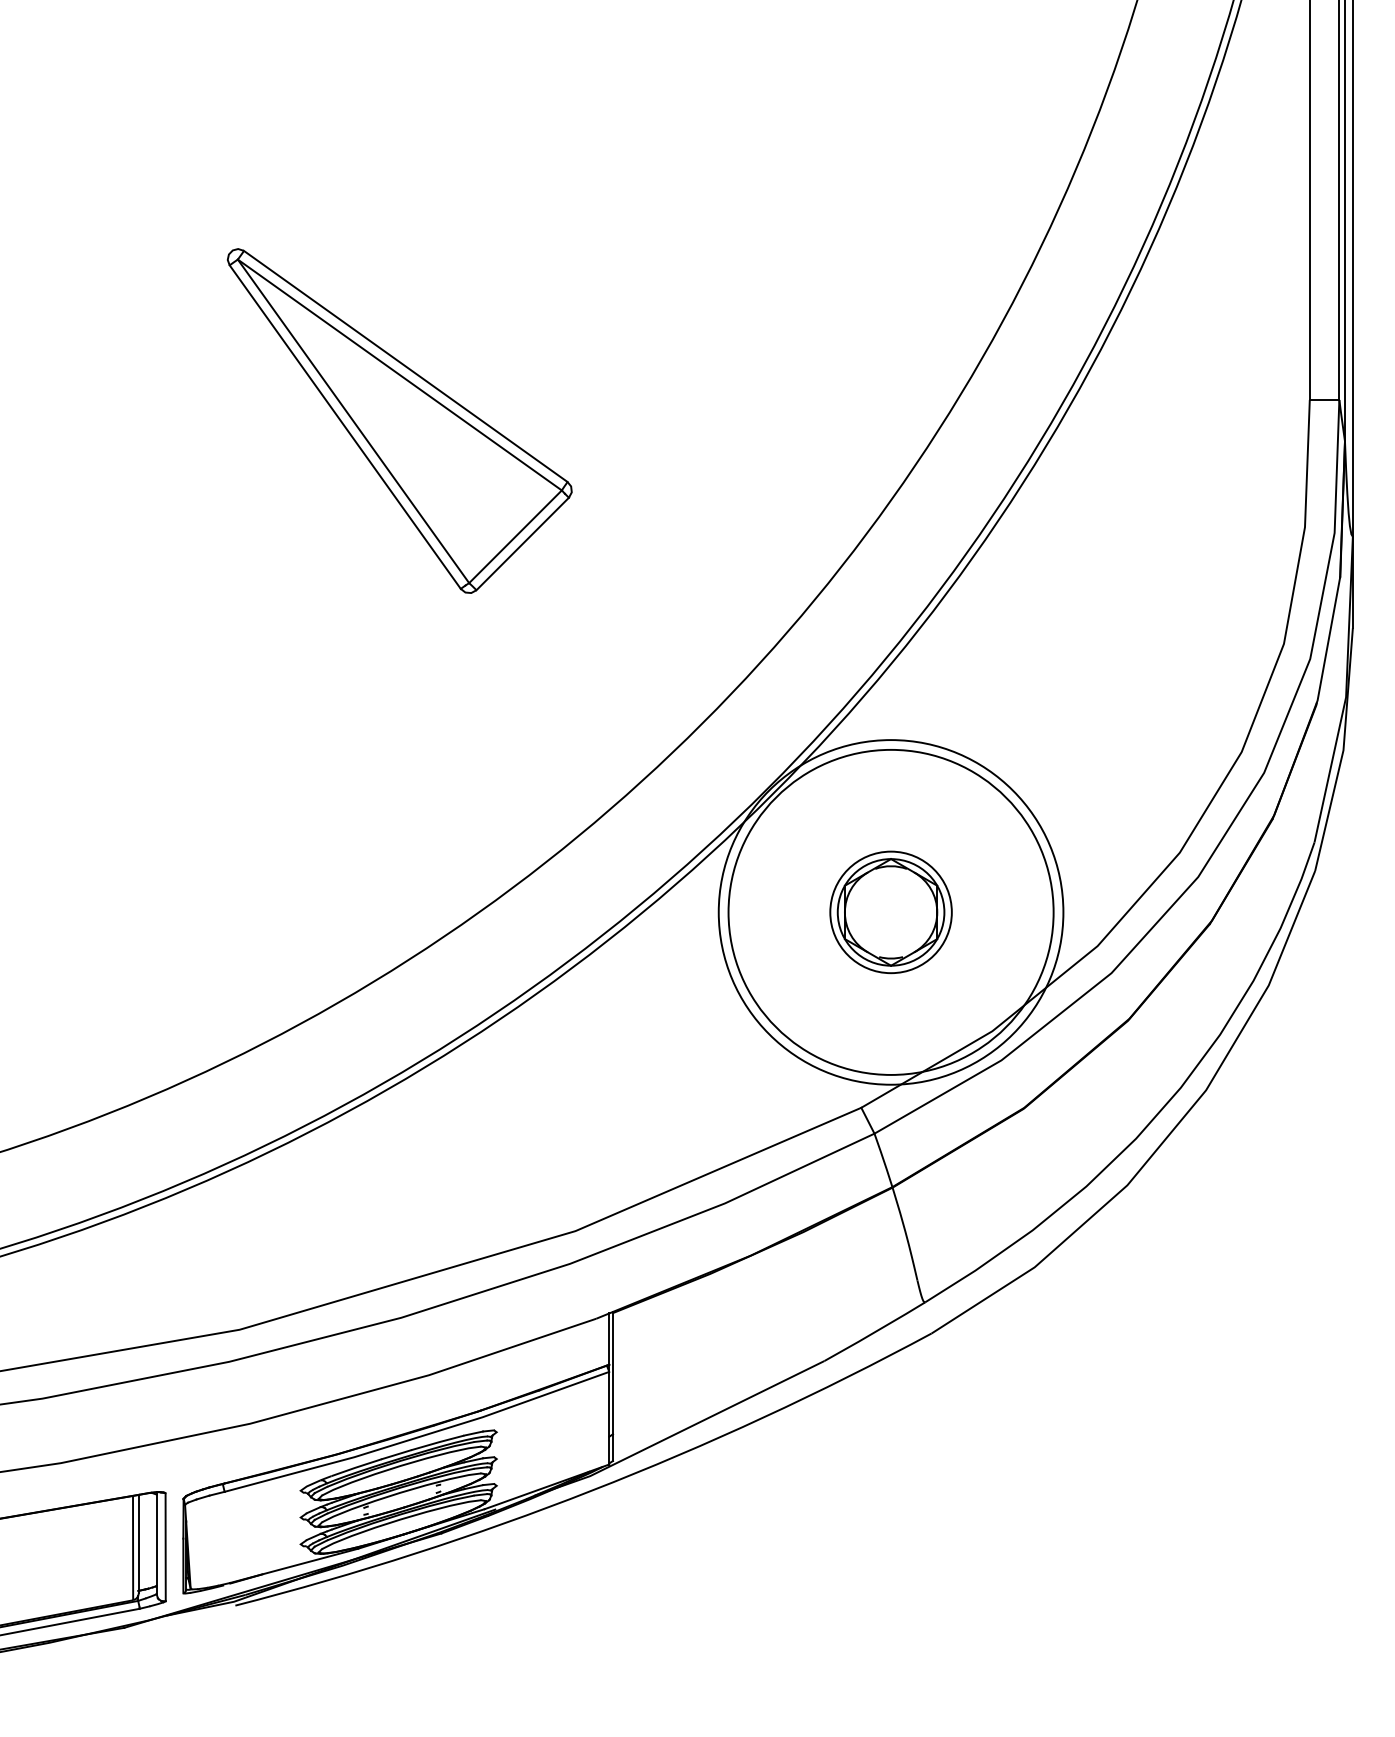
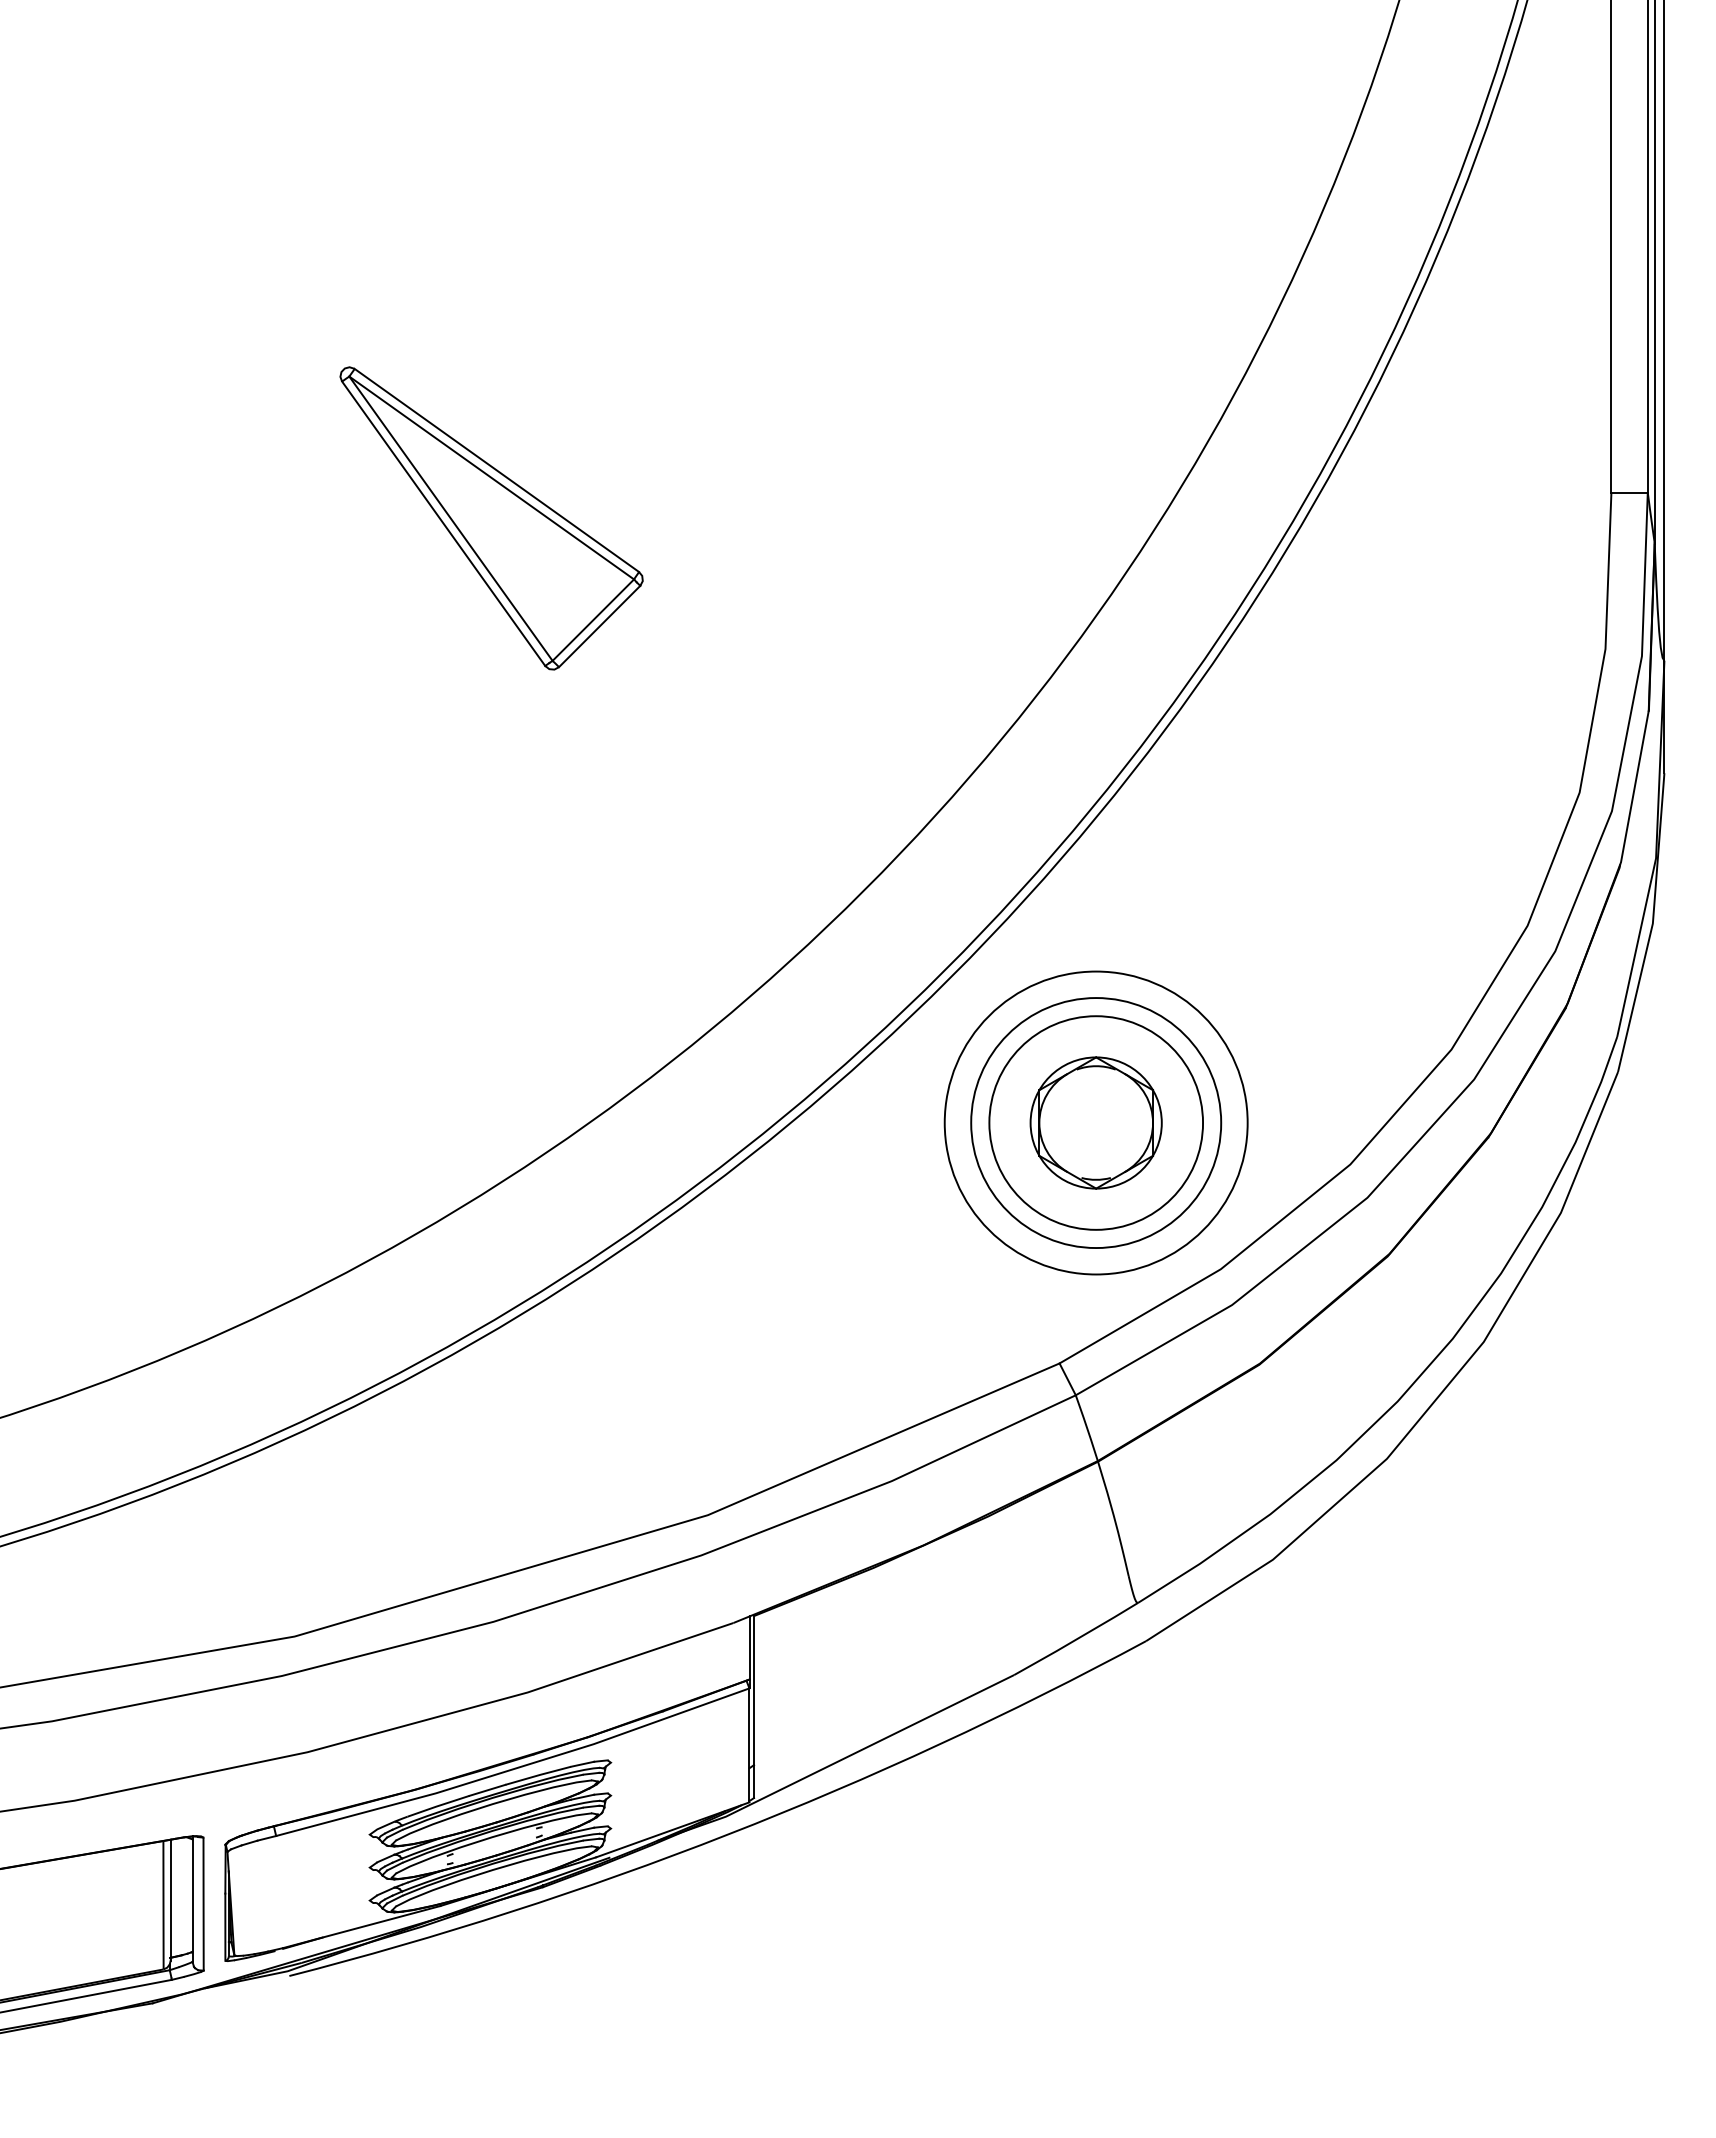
part: (399, 421) -> (491, 518), size x0.71
circle: (890, 911) -> (1095, 1122), size x0.71
circle: (891, 911) -> (1096, 1122), size x1.43
circle: (891, 912) -> (1096, 1123), size x0.62

